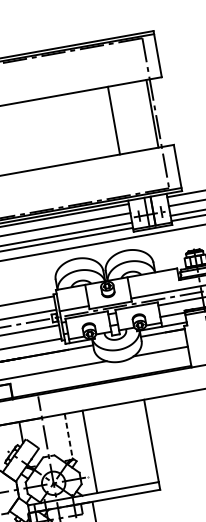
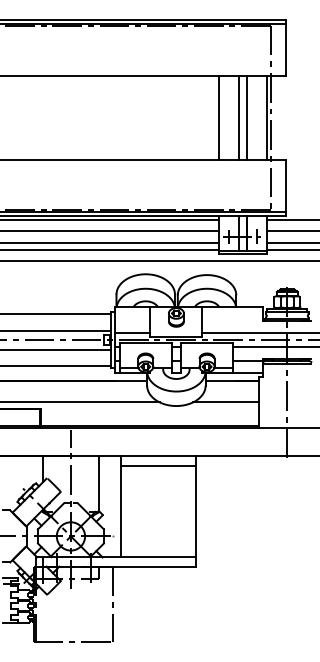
line: (135, 116) -> (246, 117), added
line: (130, 117) -> (239, 117), added
line: (114, 412) -> (158, 465), added
line: (68, 436) -> (98, 484), dashed -> solid

